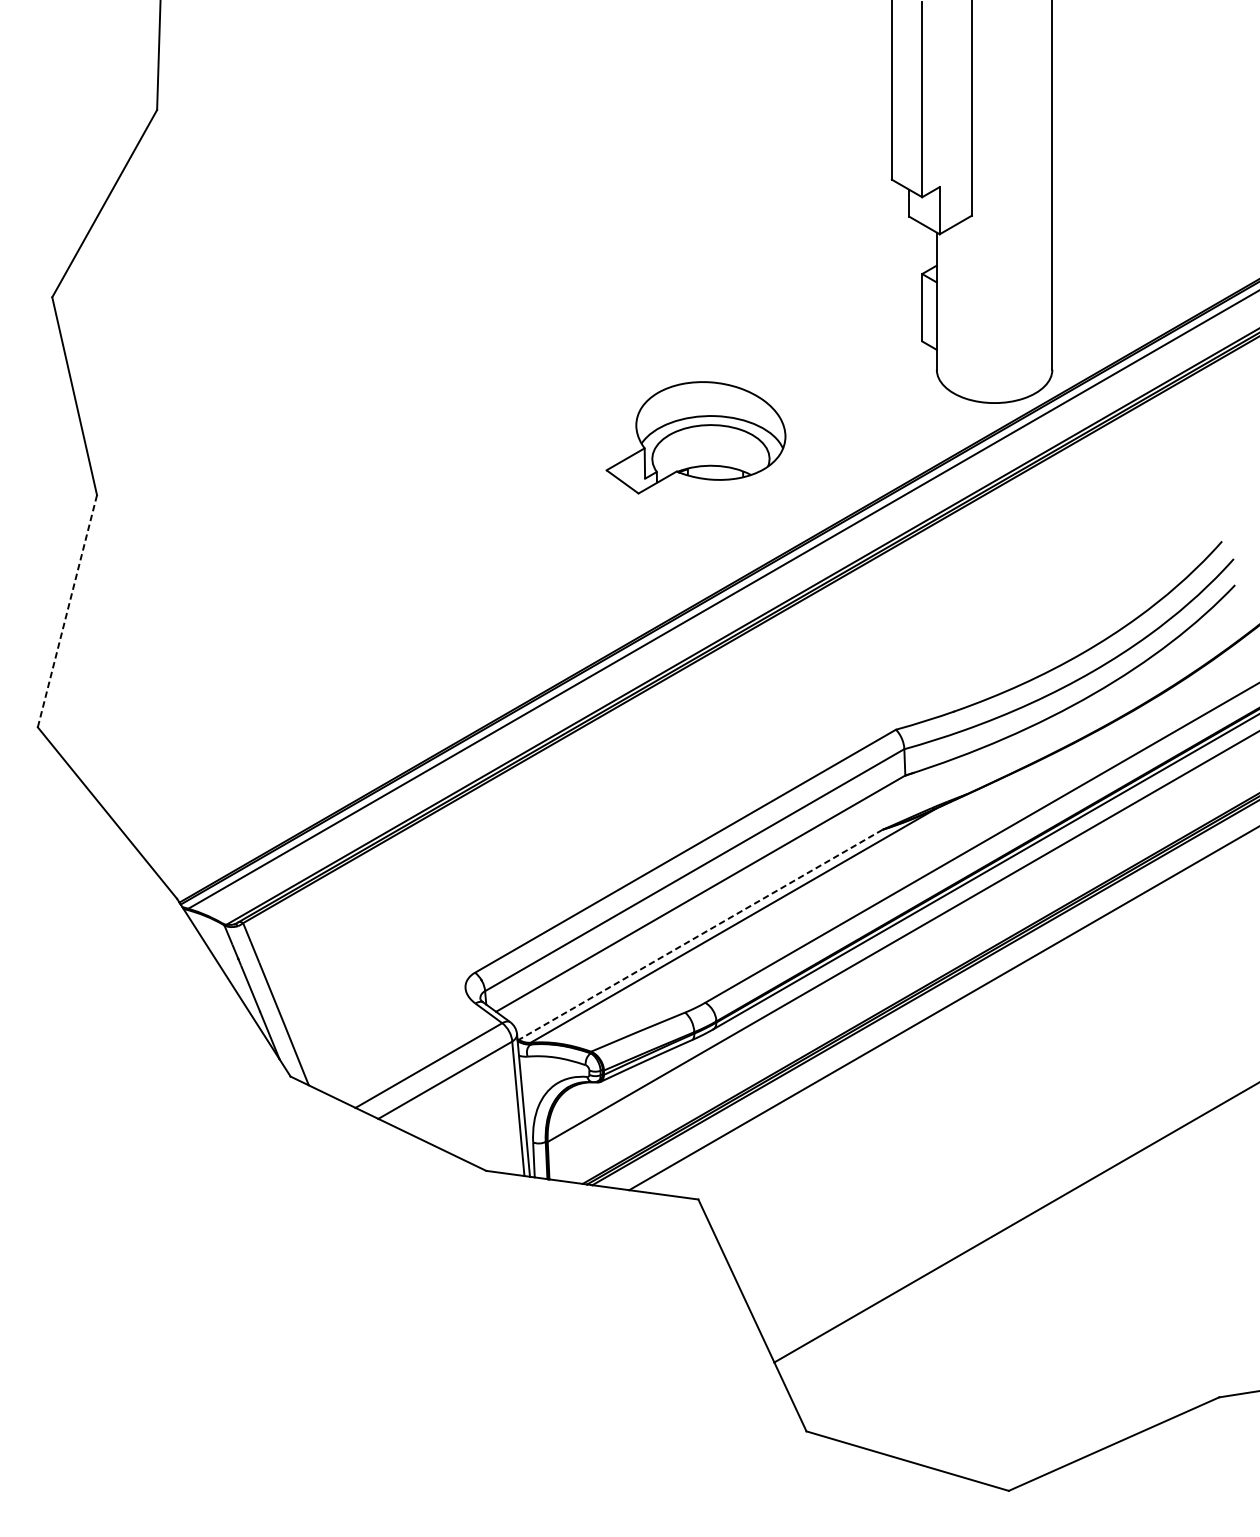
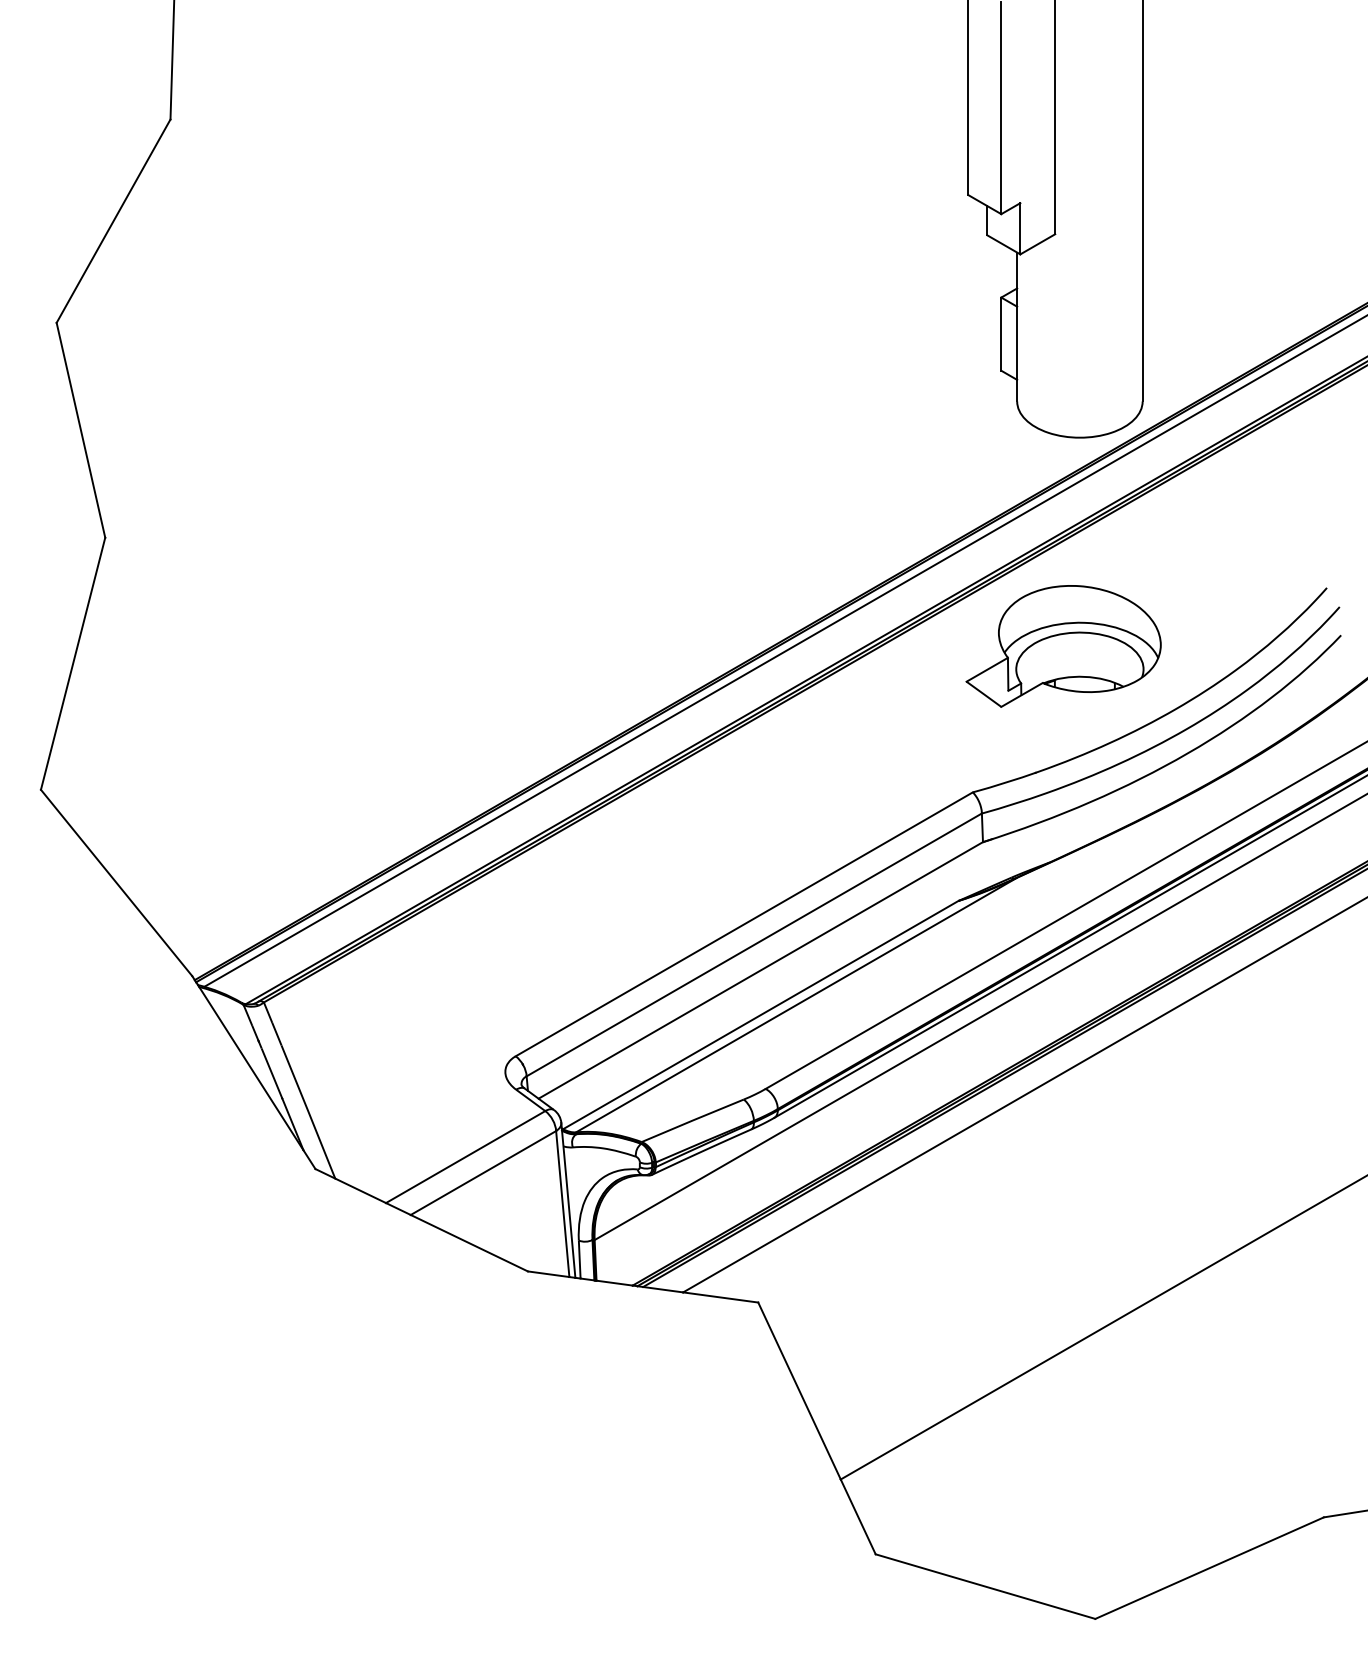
part: (695, 437) -> (1063, 646), moved
line: (67, 611) -> (73, 664), dashed -> solid
line: (700, 935) -> (760, 1015), dashed -> solid

